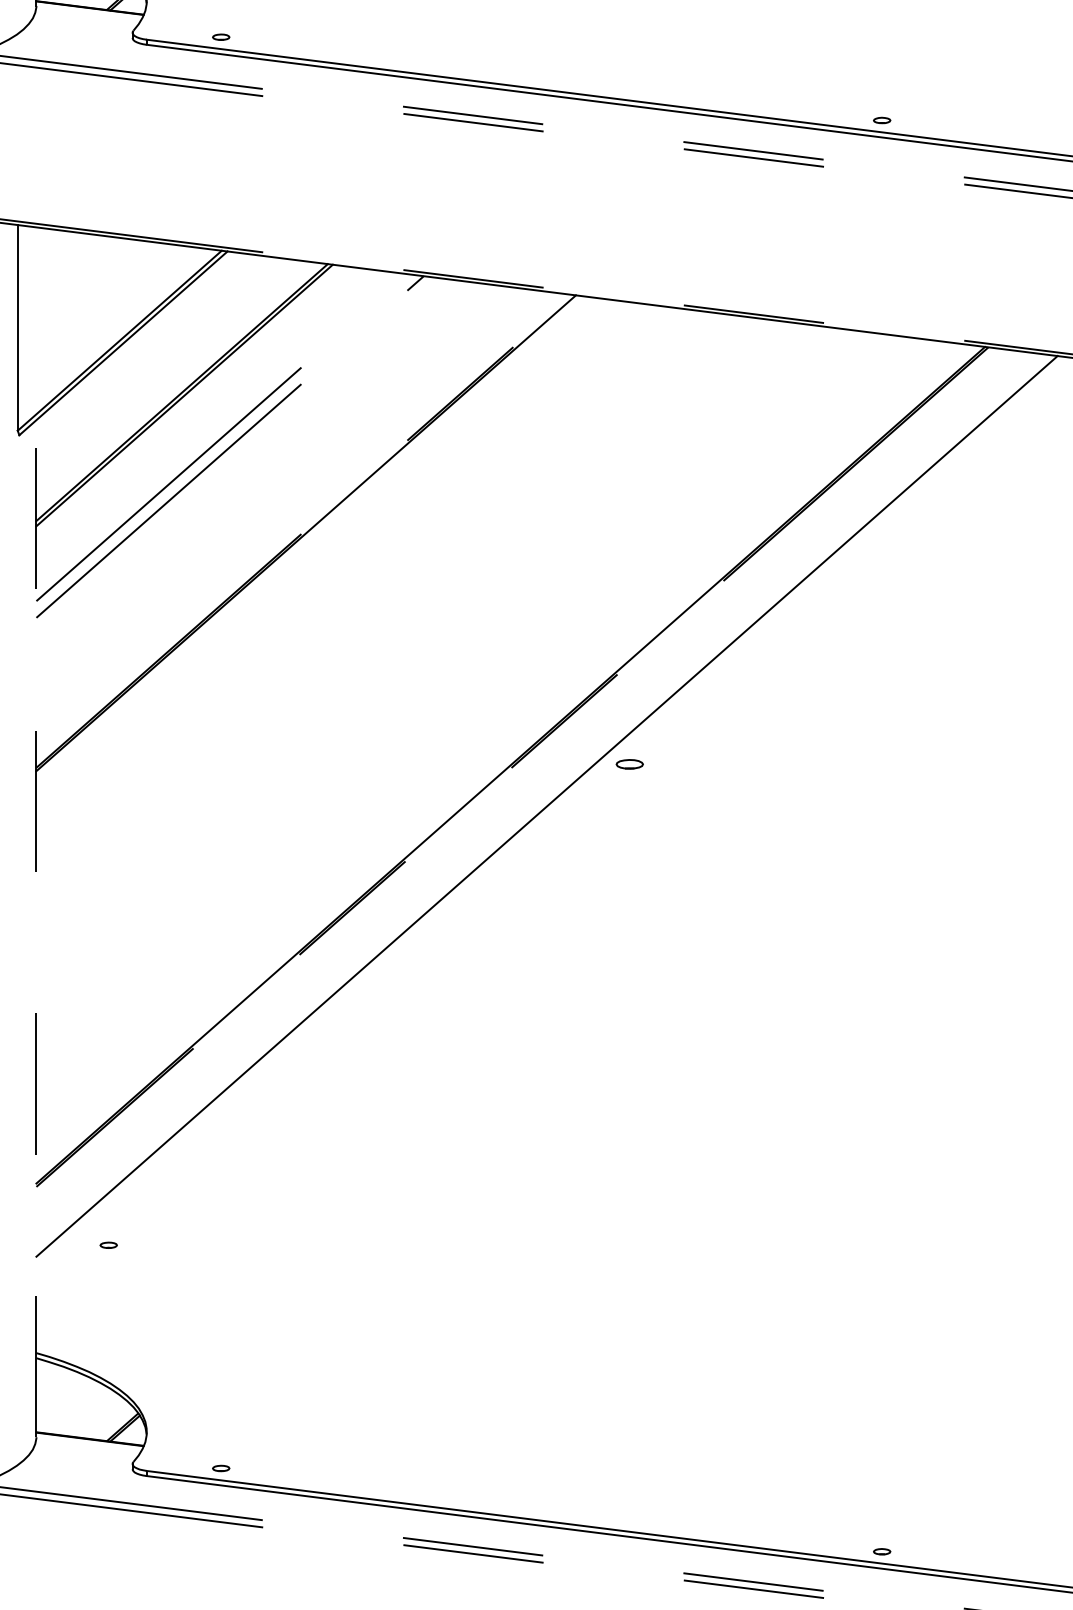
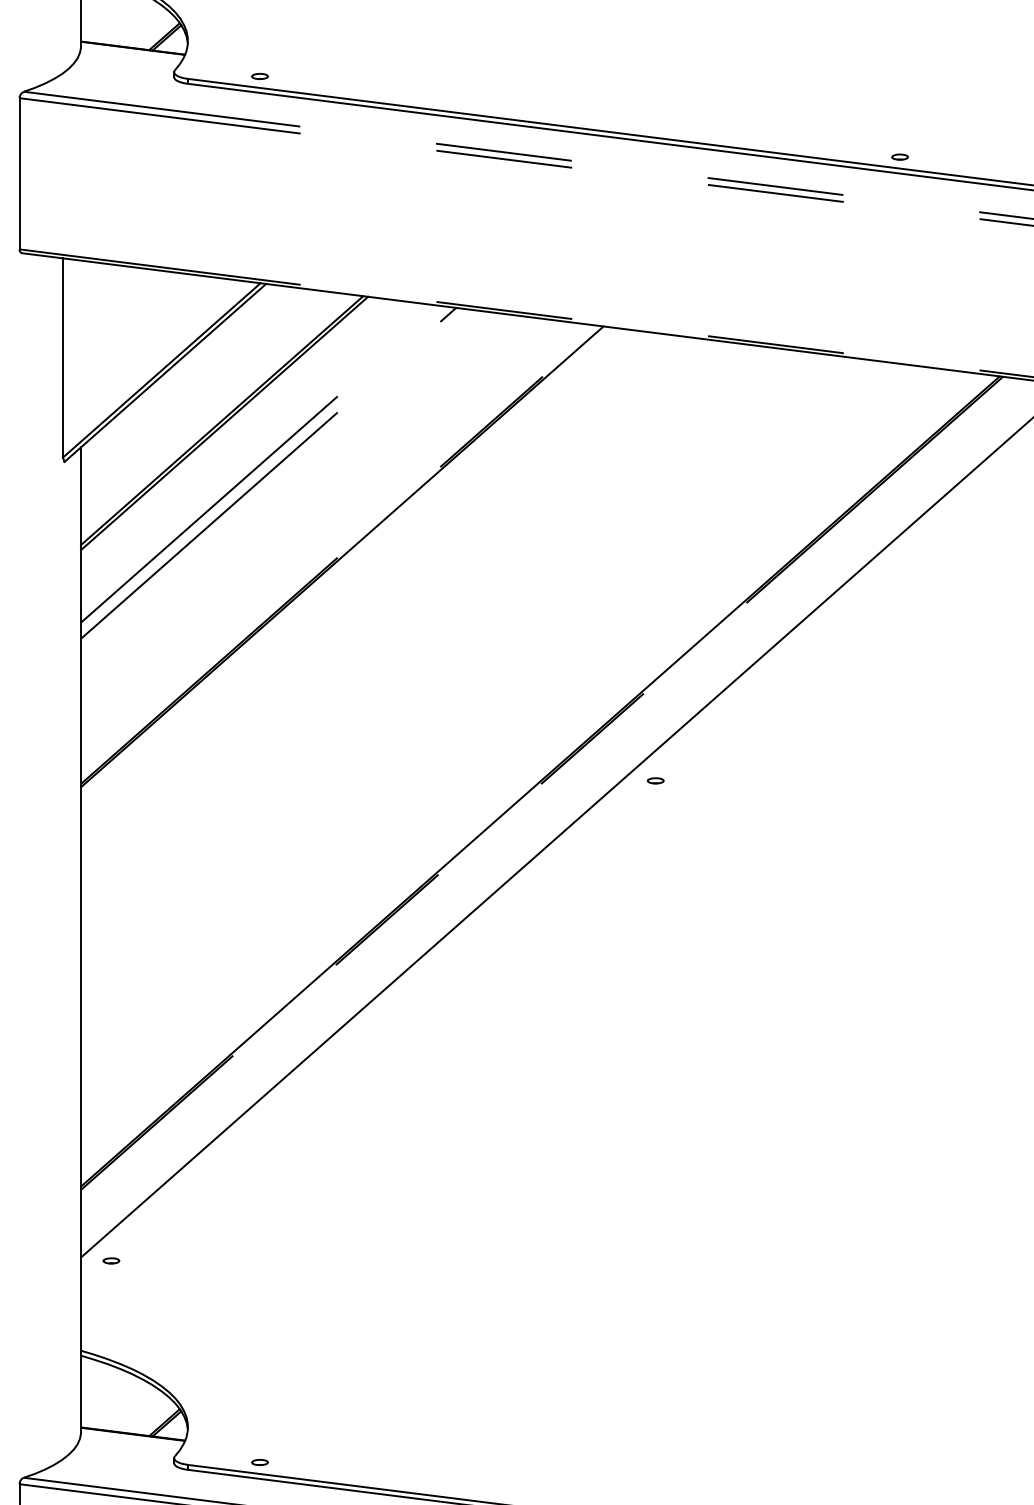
part: (629, 764) -> (655, 780), size x0.62
line: (36, 928) -> (81, 939), dashed -> solid
part: (108, 1244) -> (111, 1260), moved

